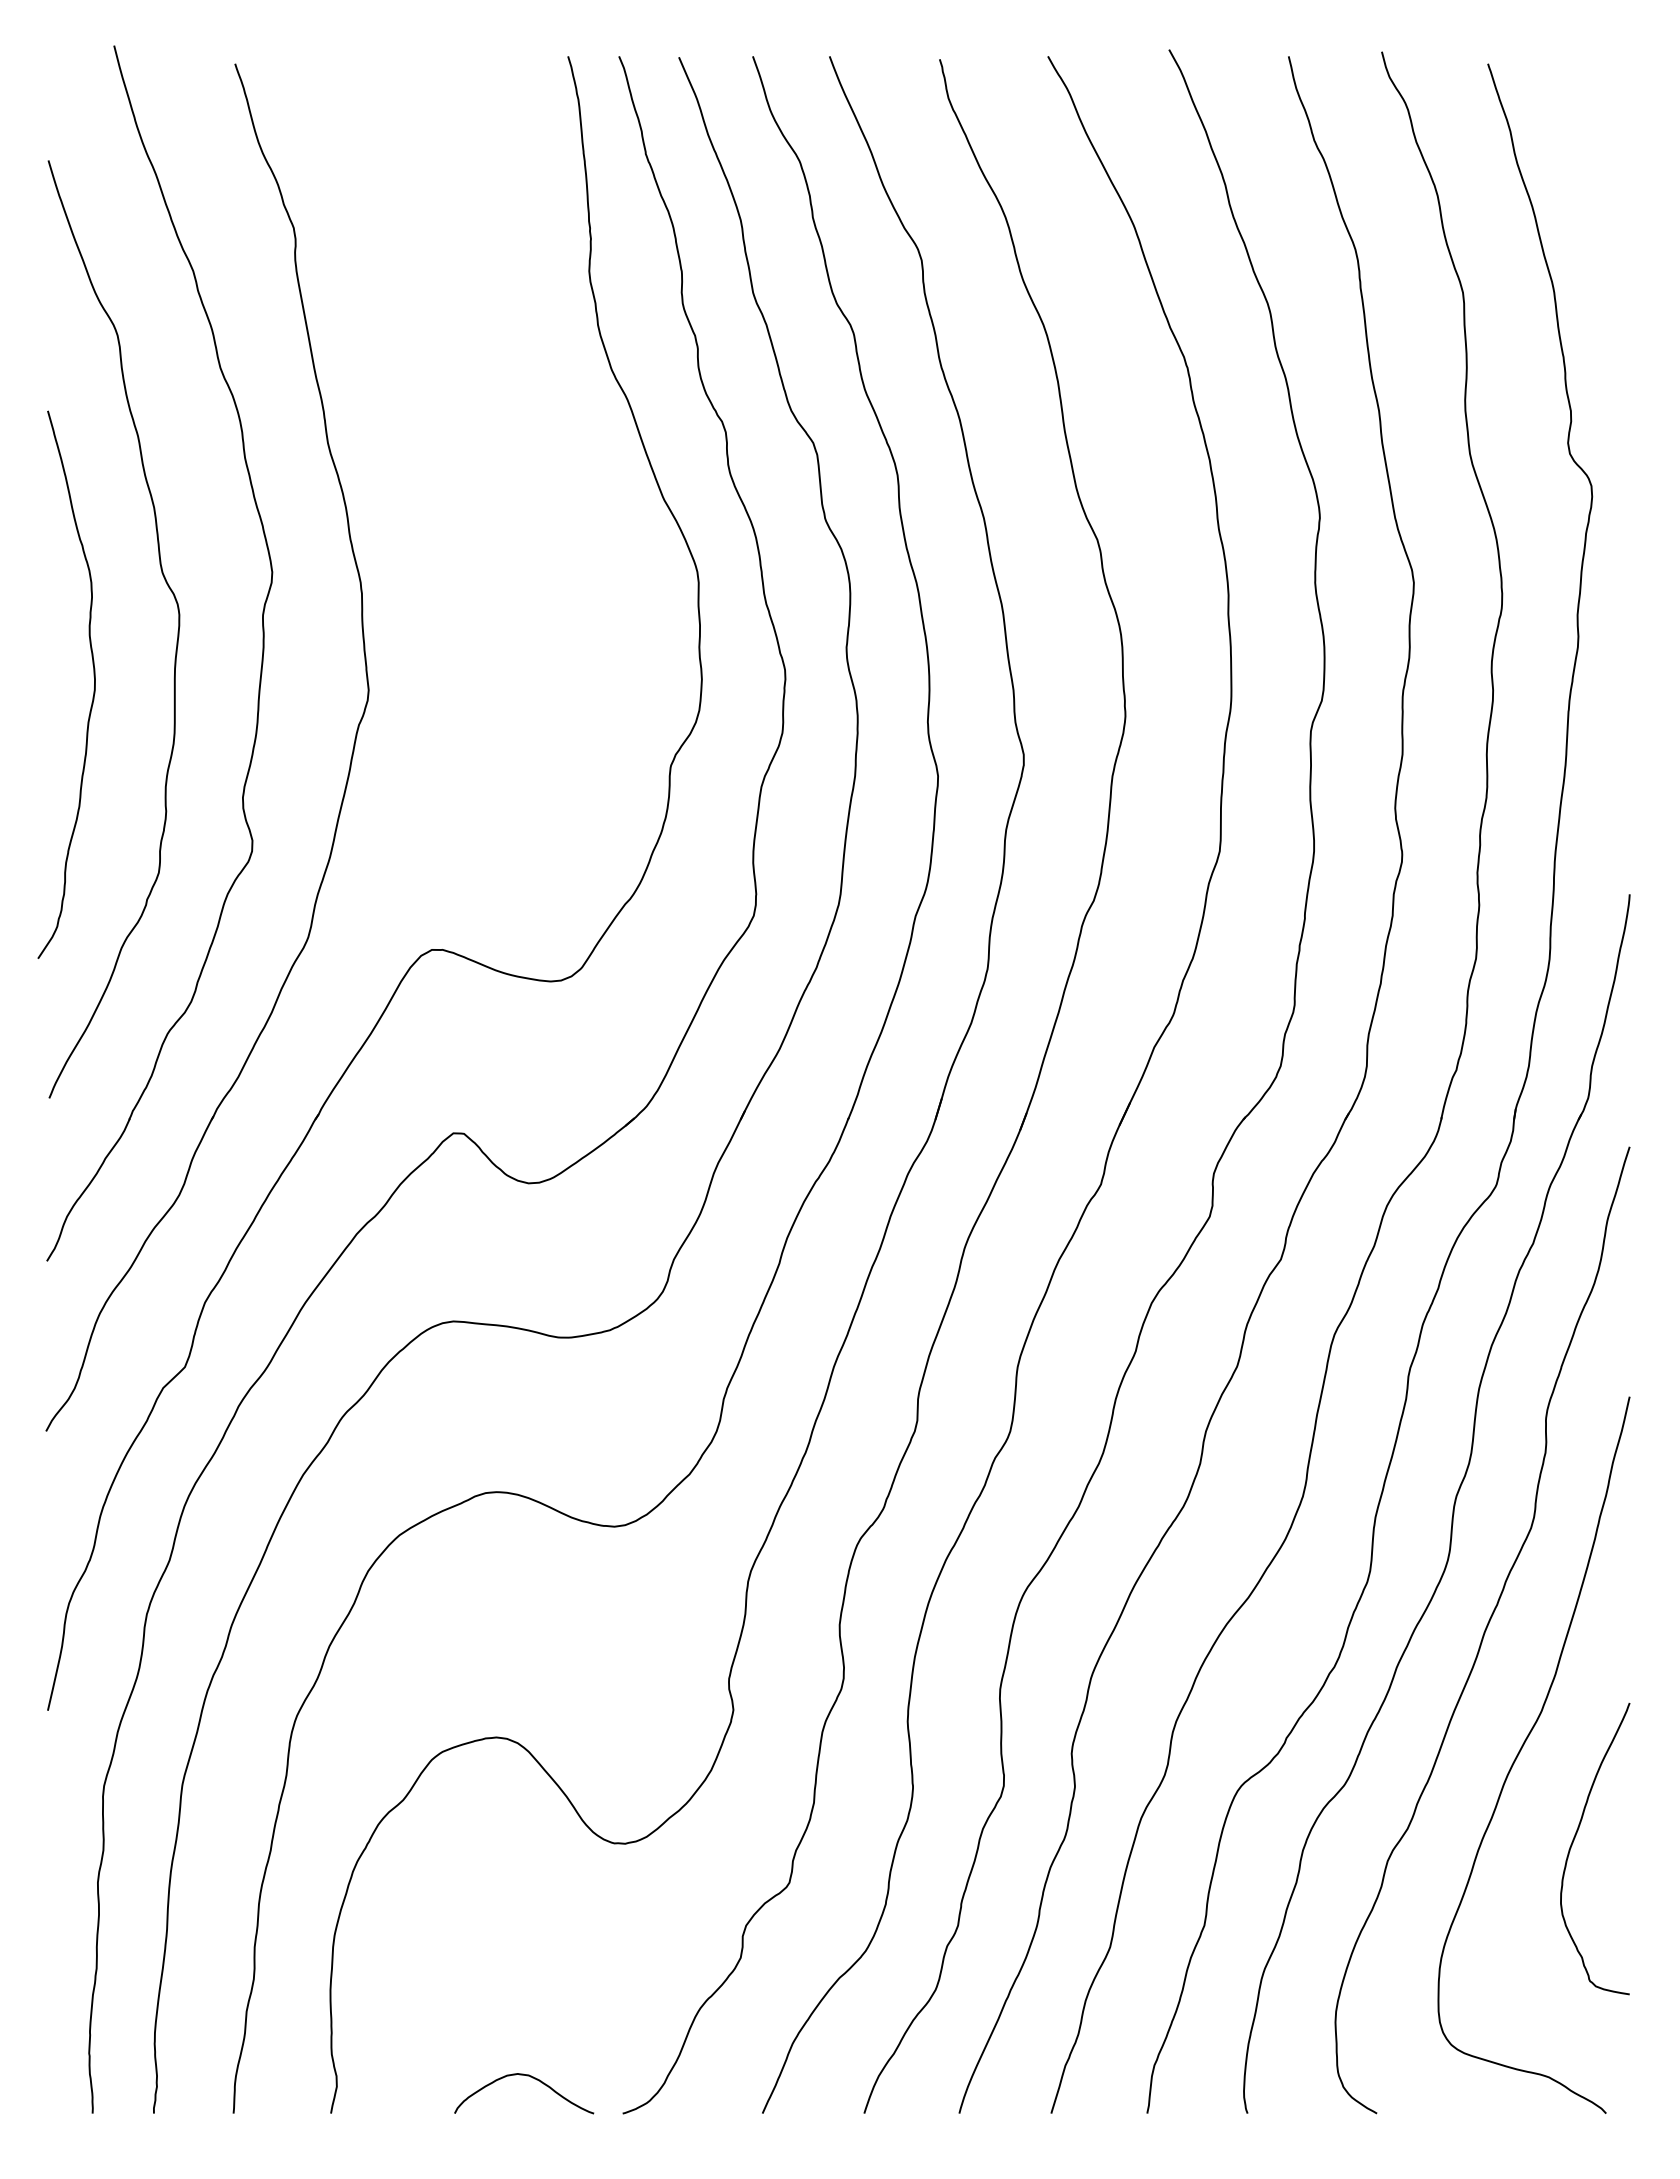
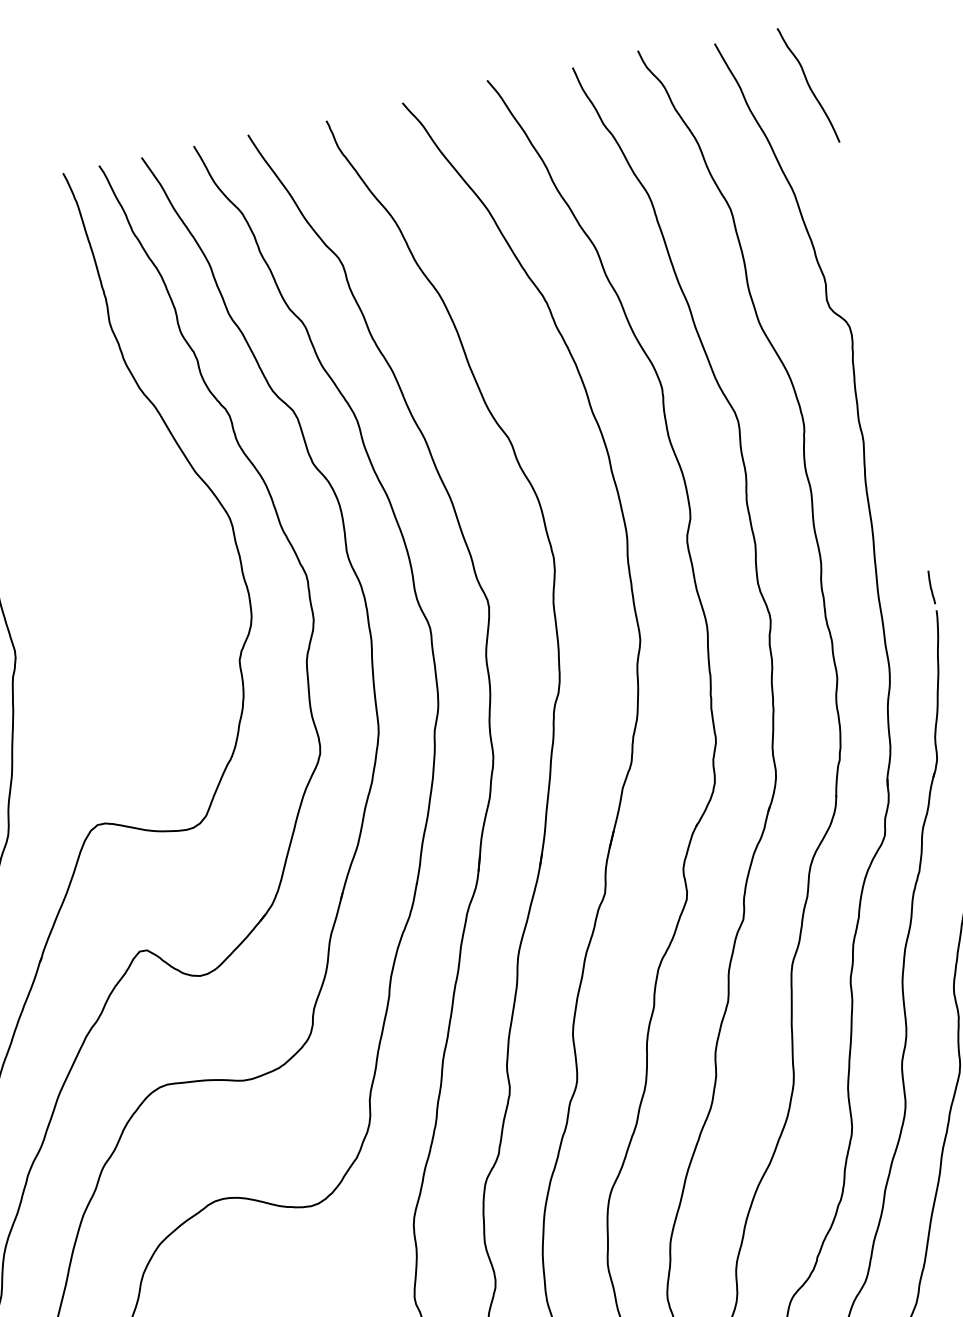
curve: (1603, 146) -> (808, 85), added
line: (1628, 861) -> (930, 587), added

